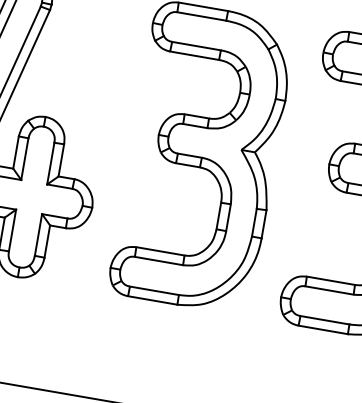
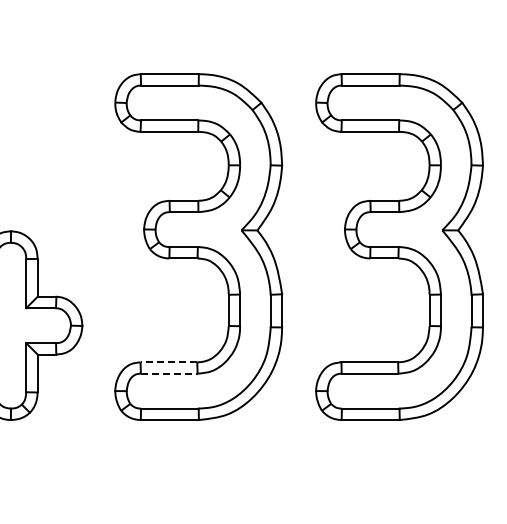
line: (160, 251) -> (168, 362), solid -> dashed
line: (159, 260) -> (169, 373), solid -> dashed

